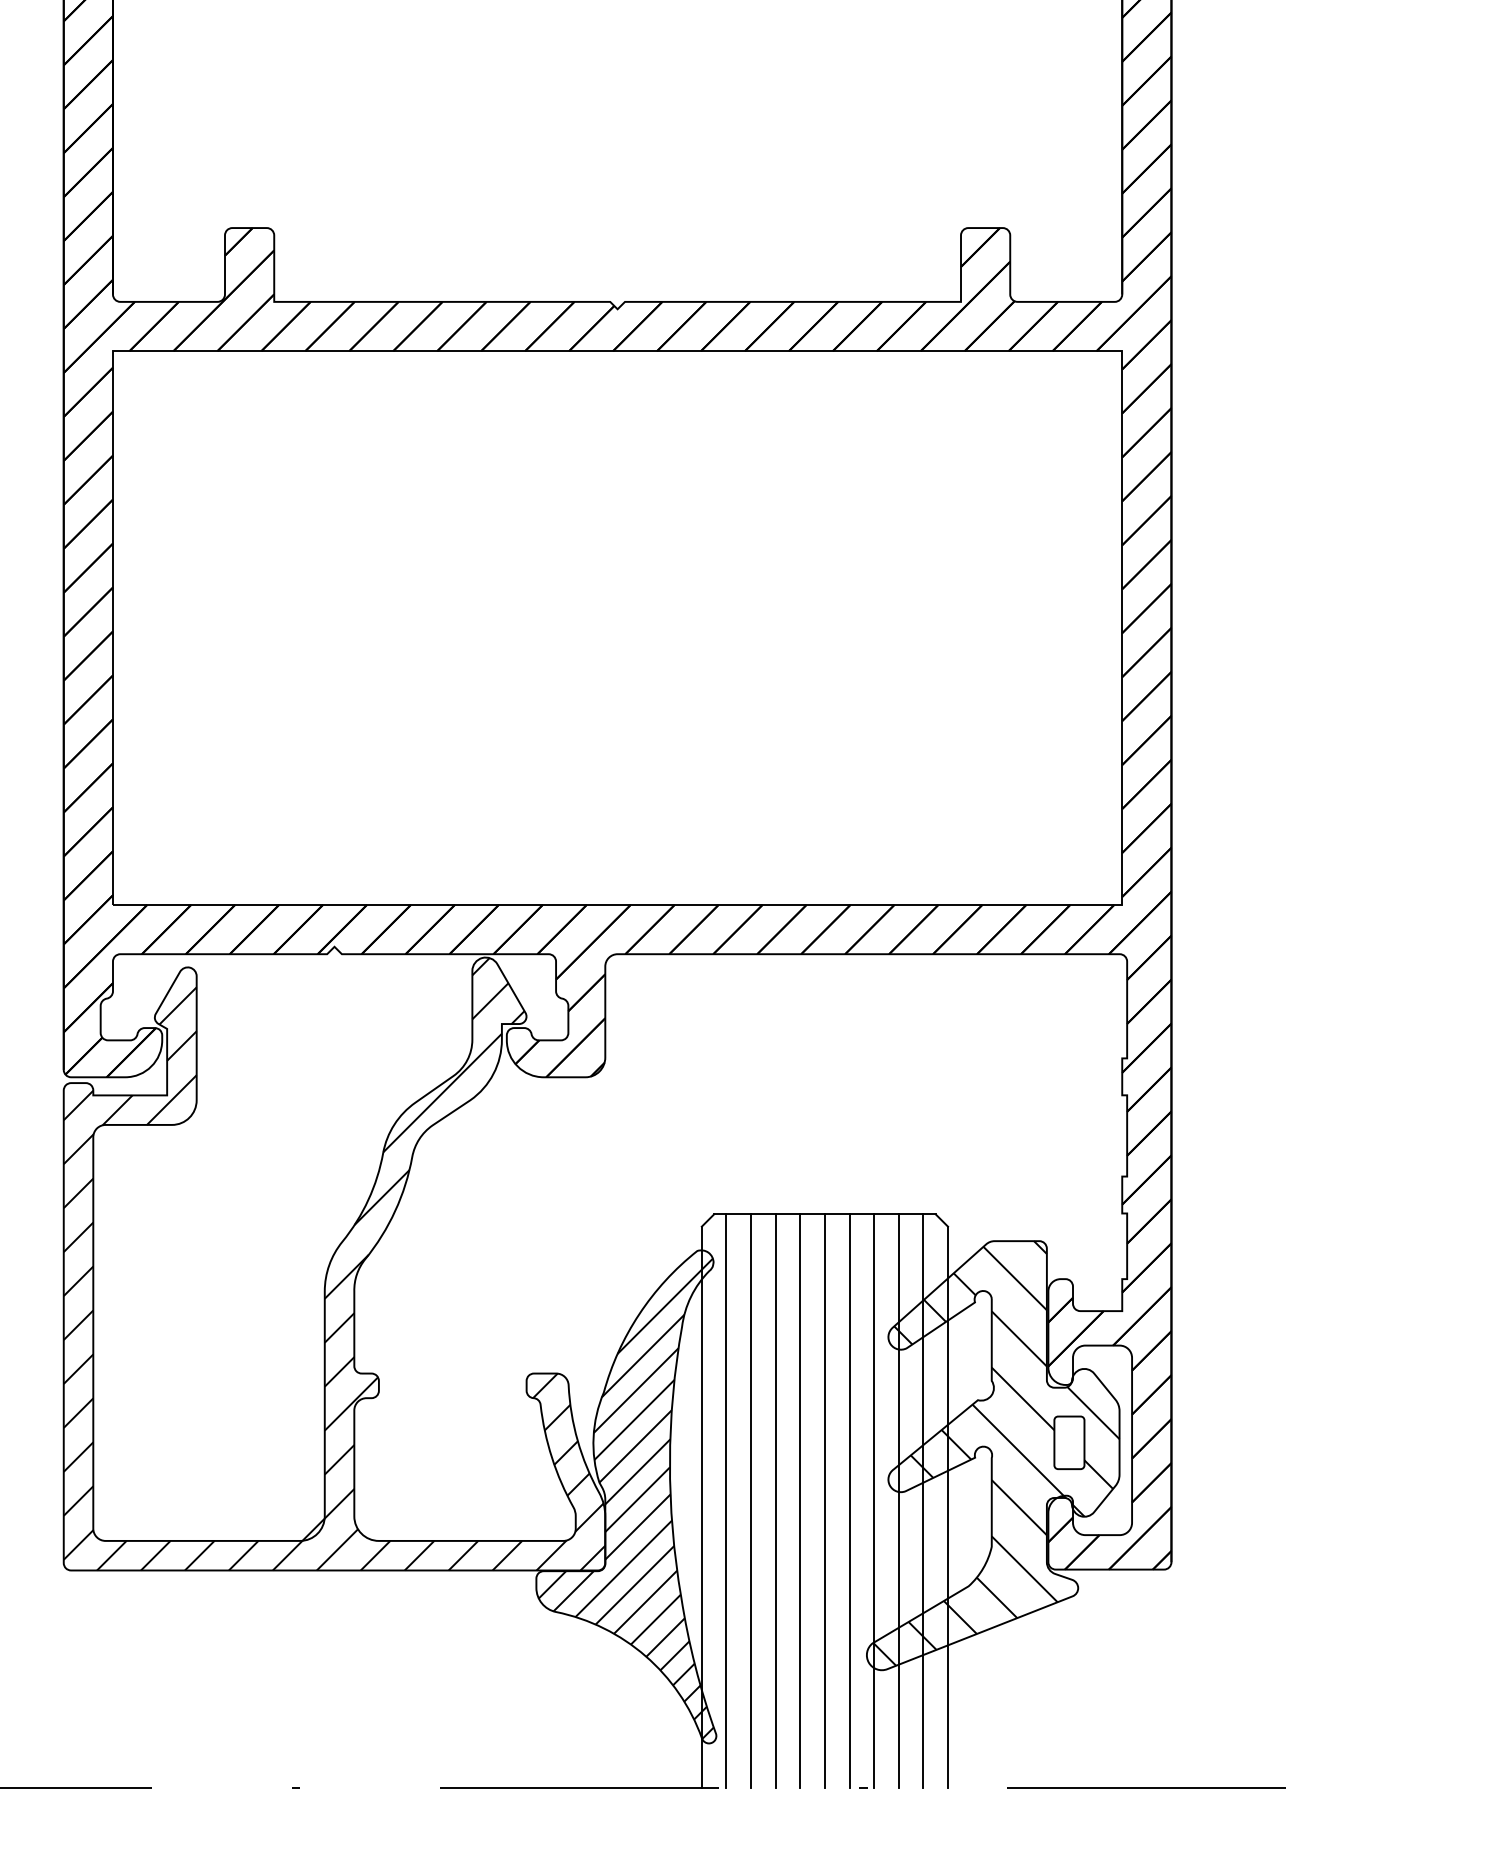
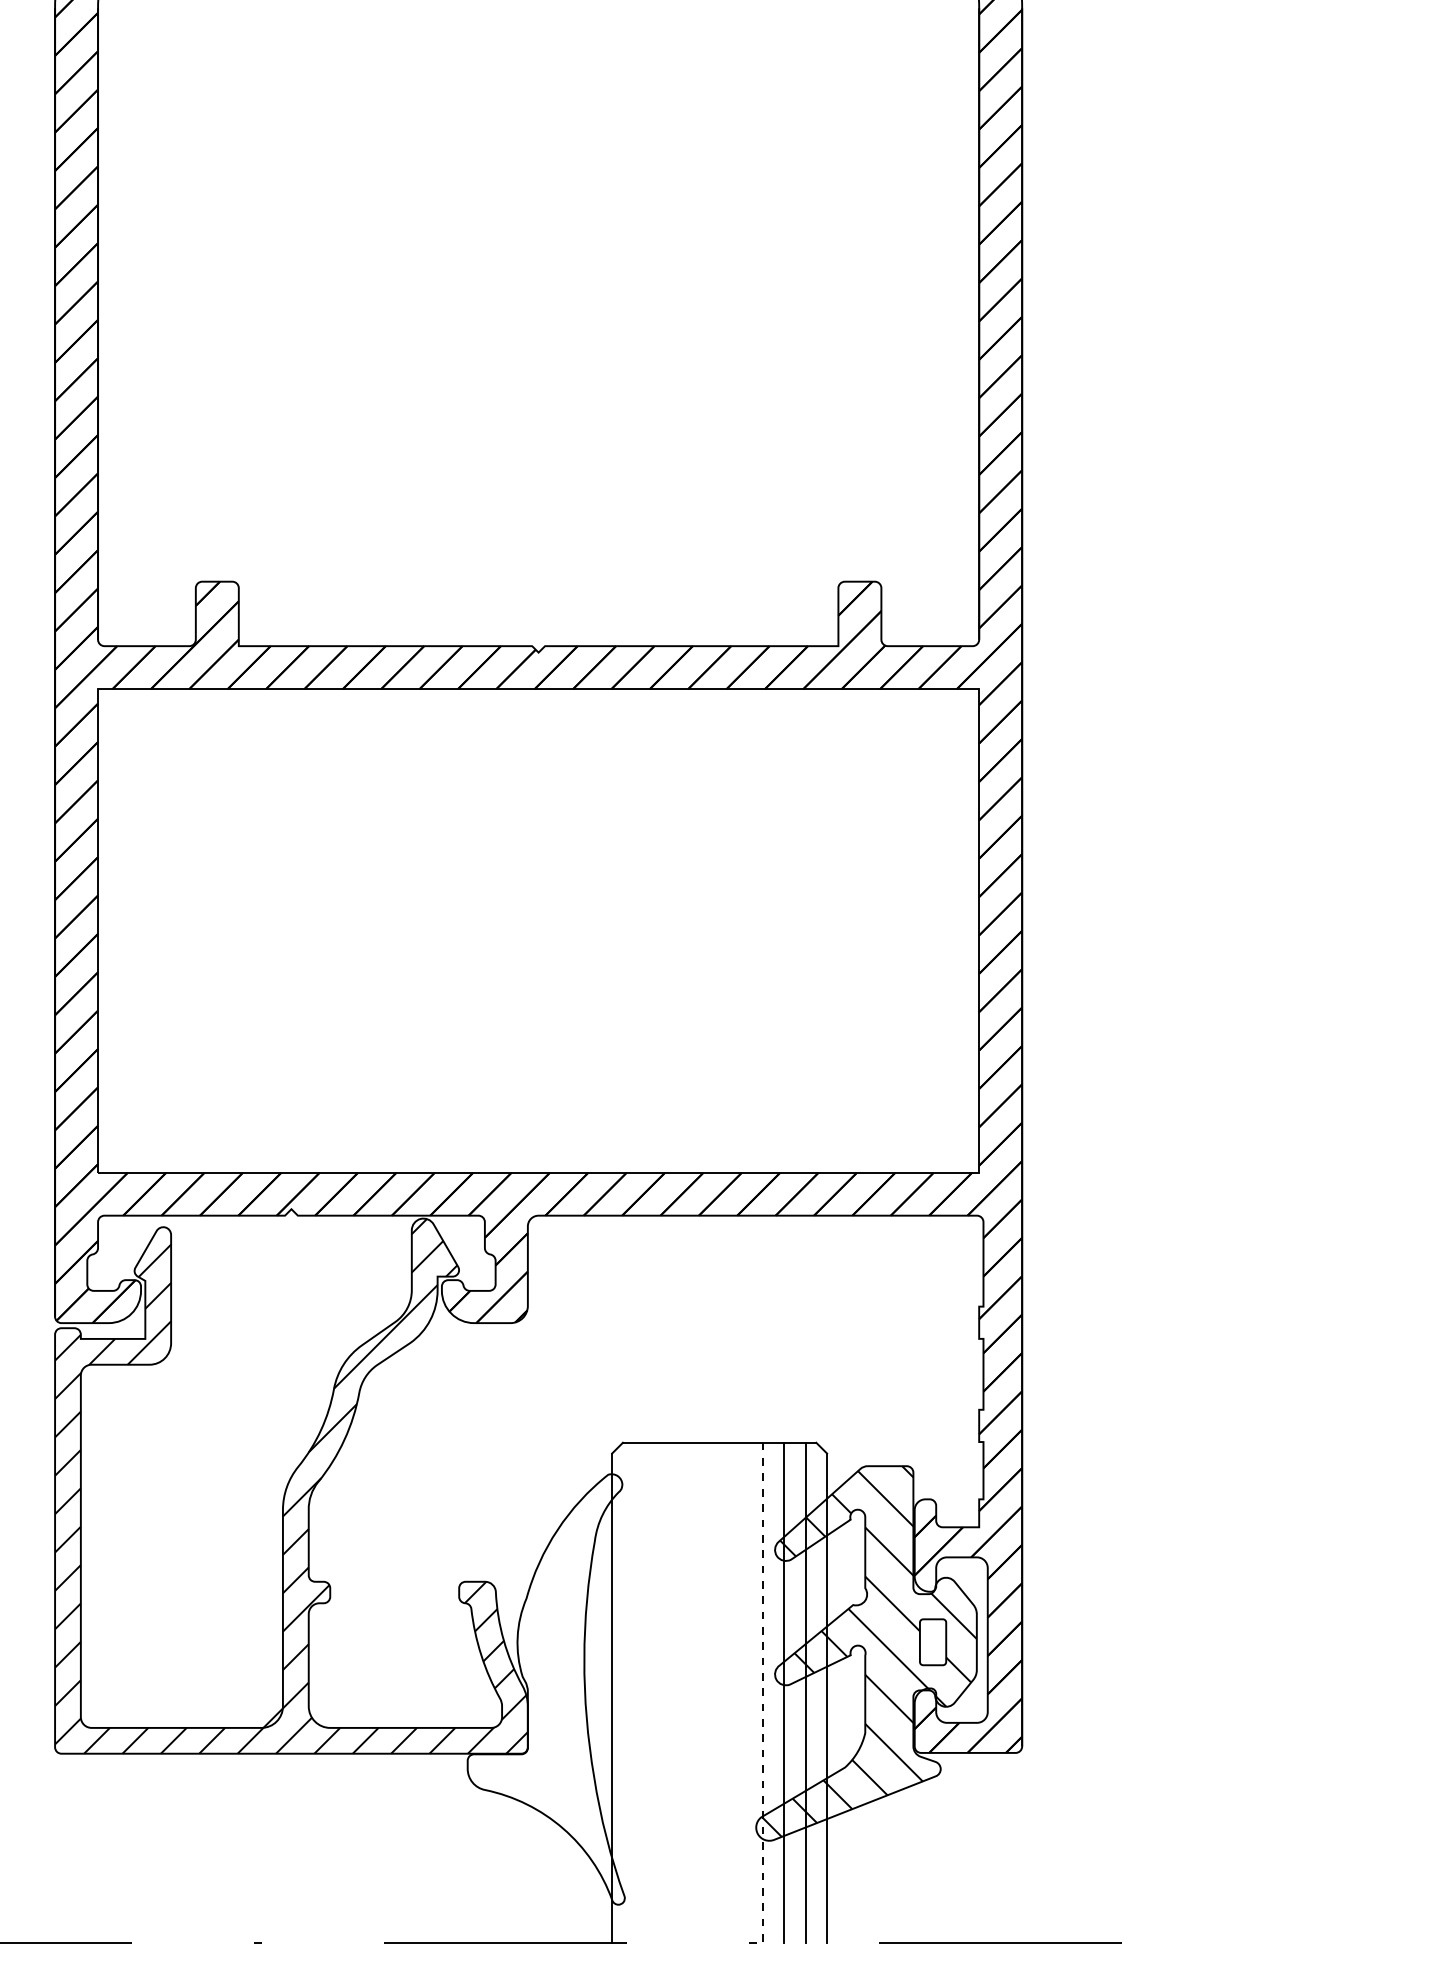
hatch: (625, 1498) -> (545, 1690), removed
line: (726, 1500) -> (633, 1692), removed
line: (751, 1500) -> (655, 1692), removed
line: (775, 1500) -> (676, 1692), removed
line: (800, 1500) -> (698, 1692), removed
line: (824, 1500) -> (719, 1692), removed
line: (849, 1500) -> (741, 1692), removed
line: (874, 1501) -> (762, 1693), solid -> dashed

